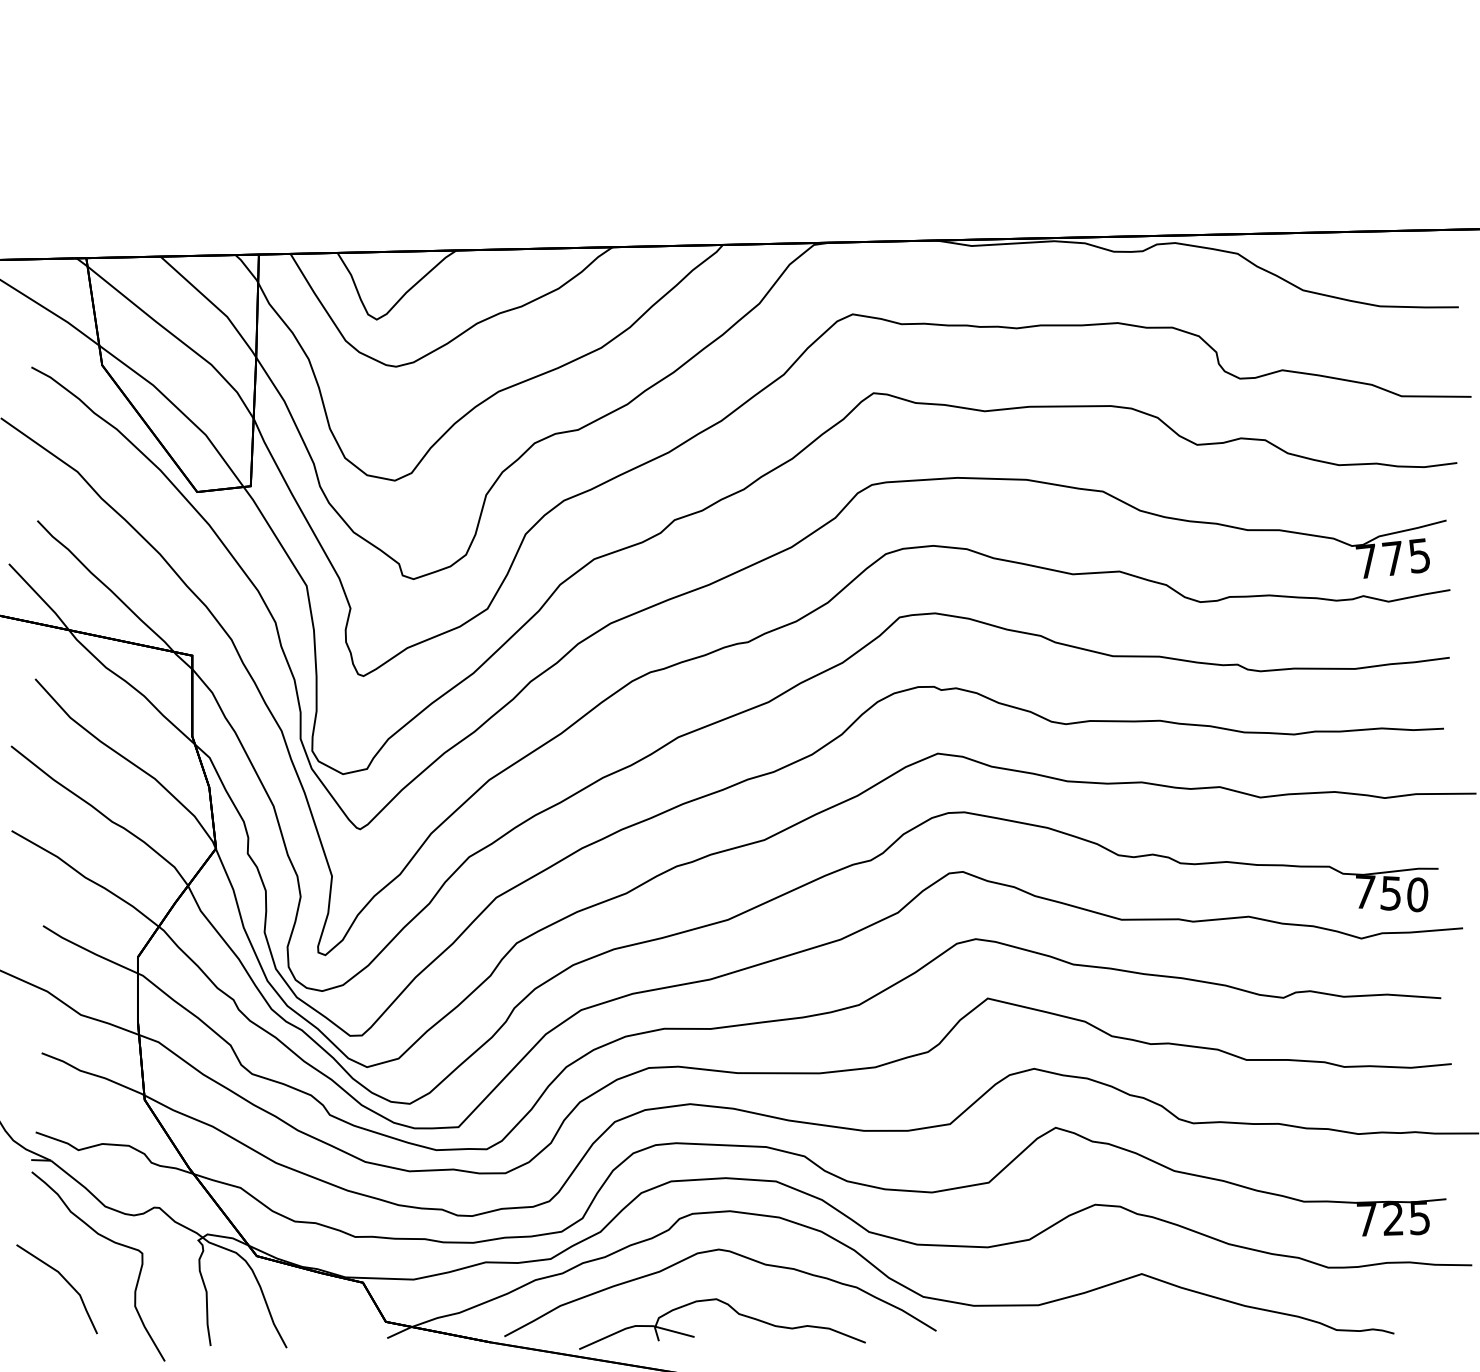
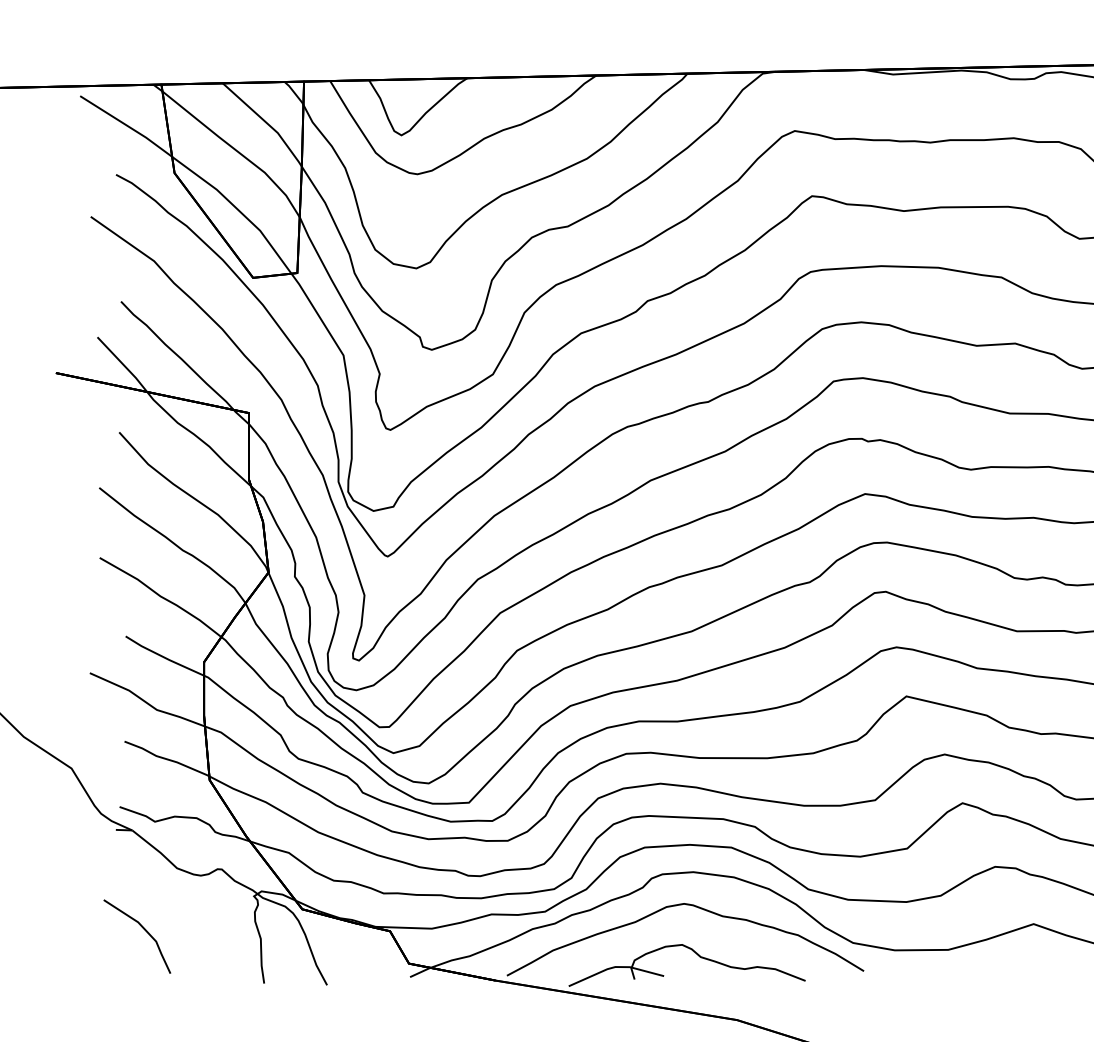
curve: (110, 1241) -> (181, 897), removed

